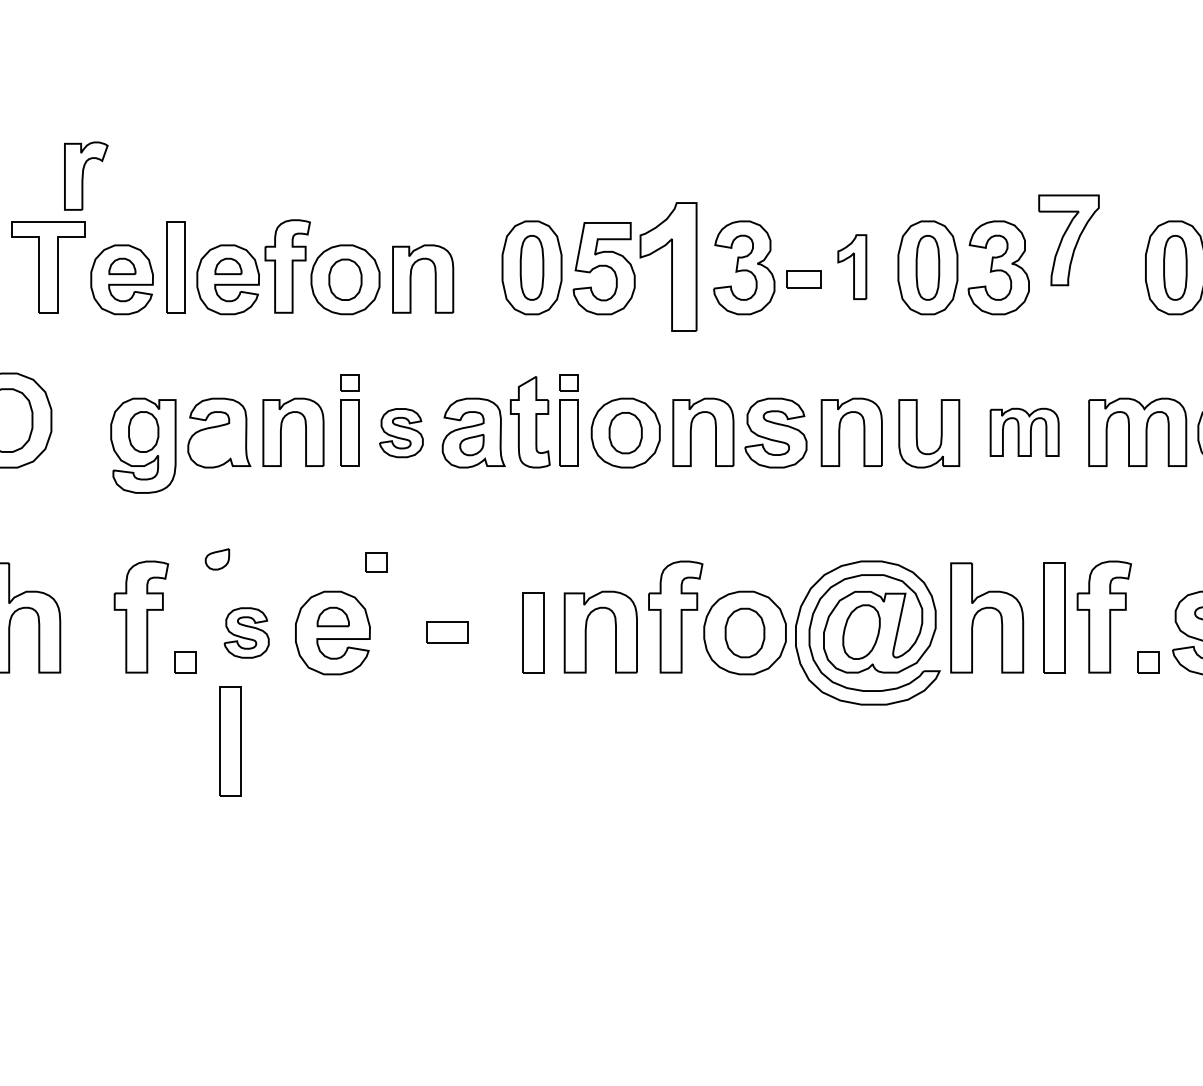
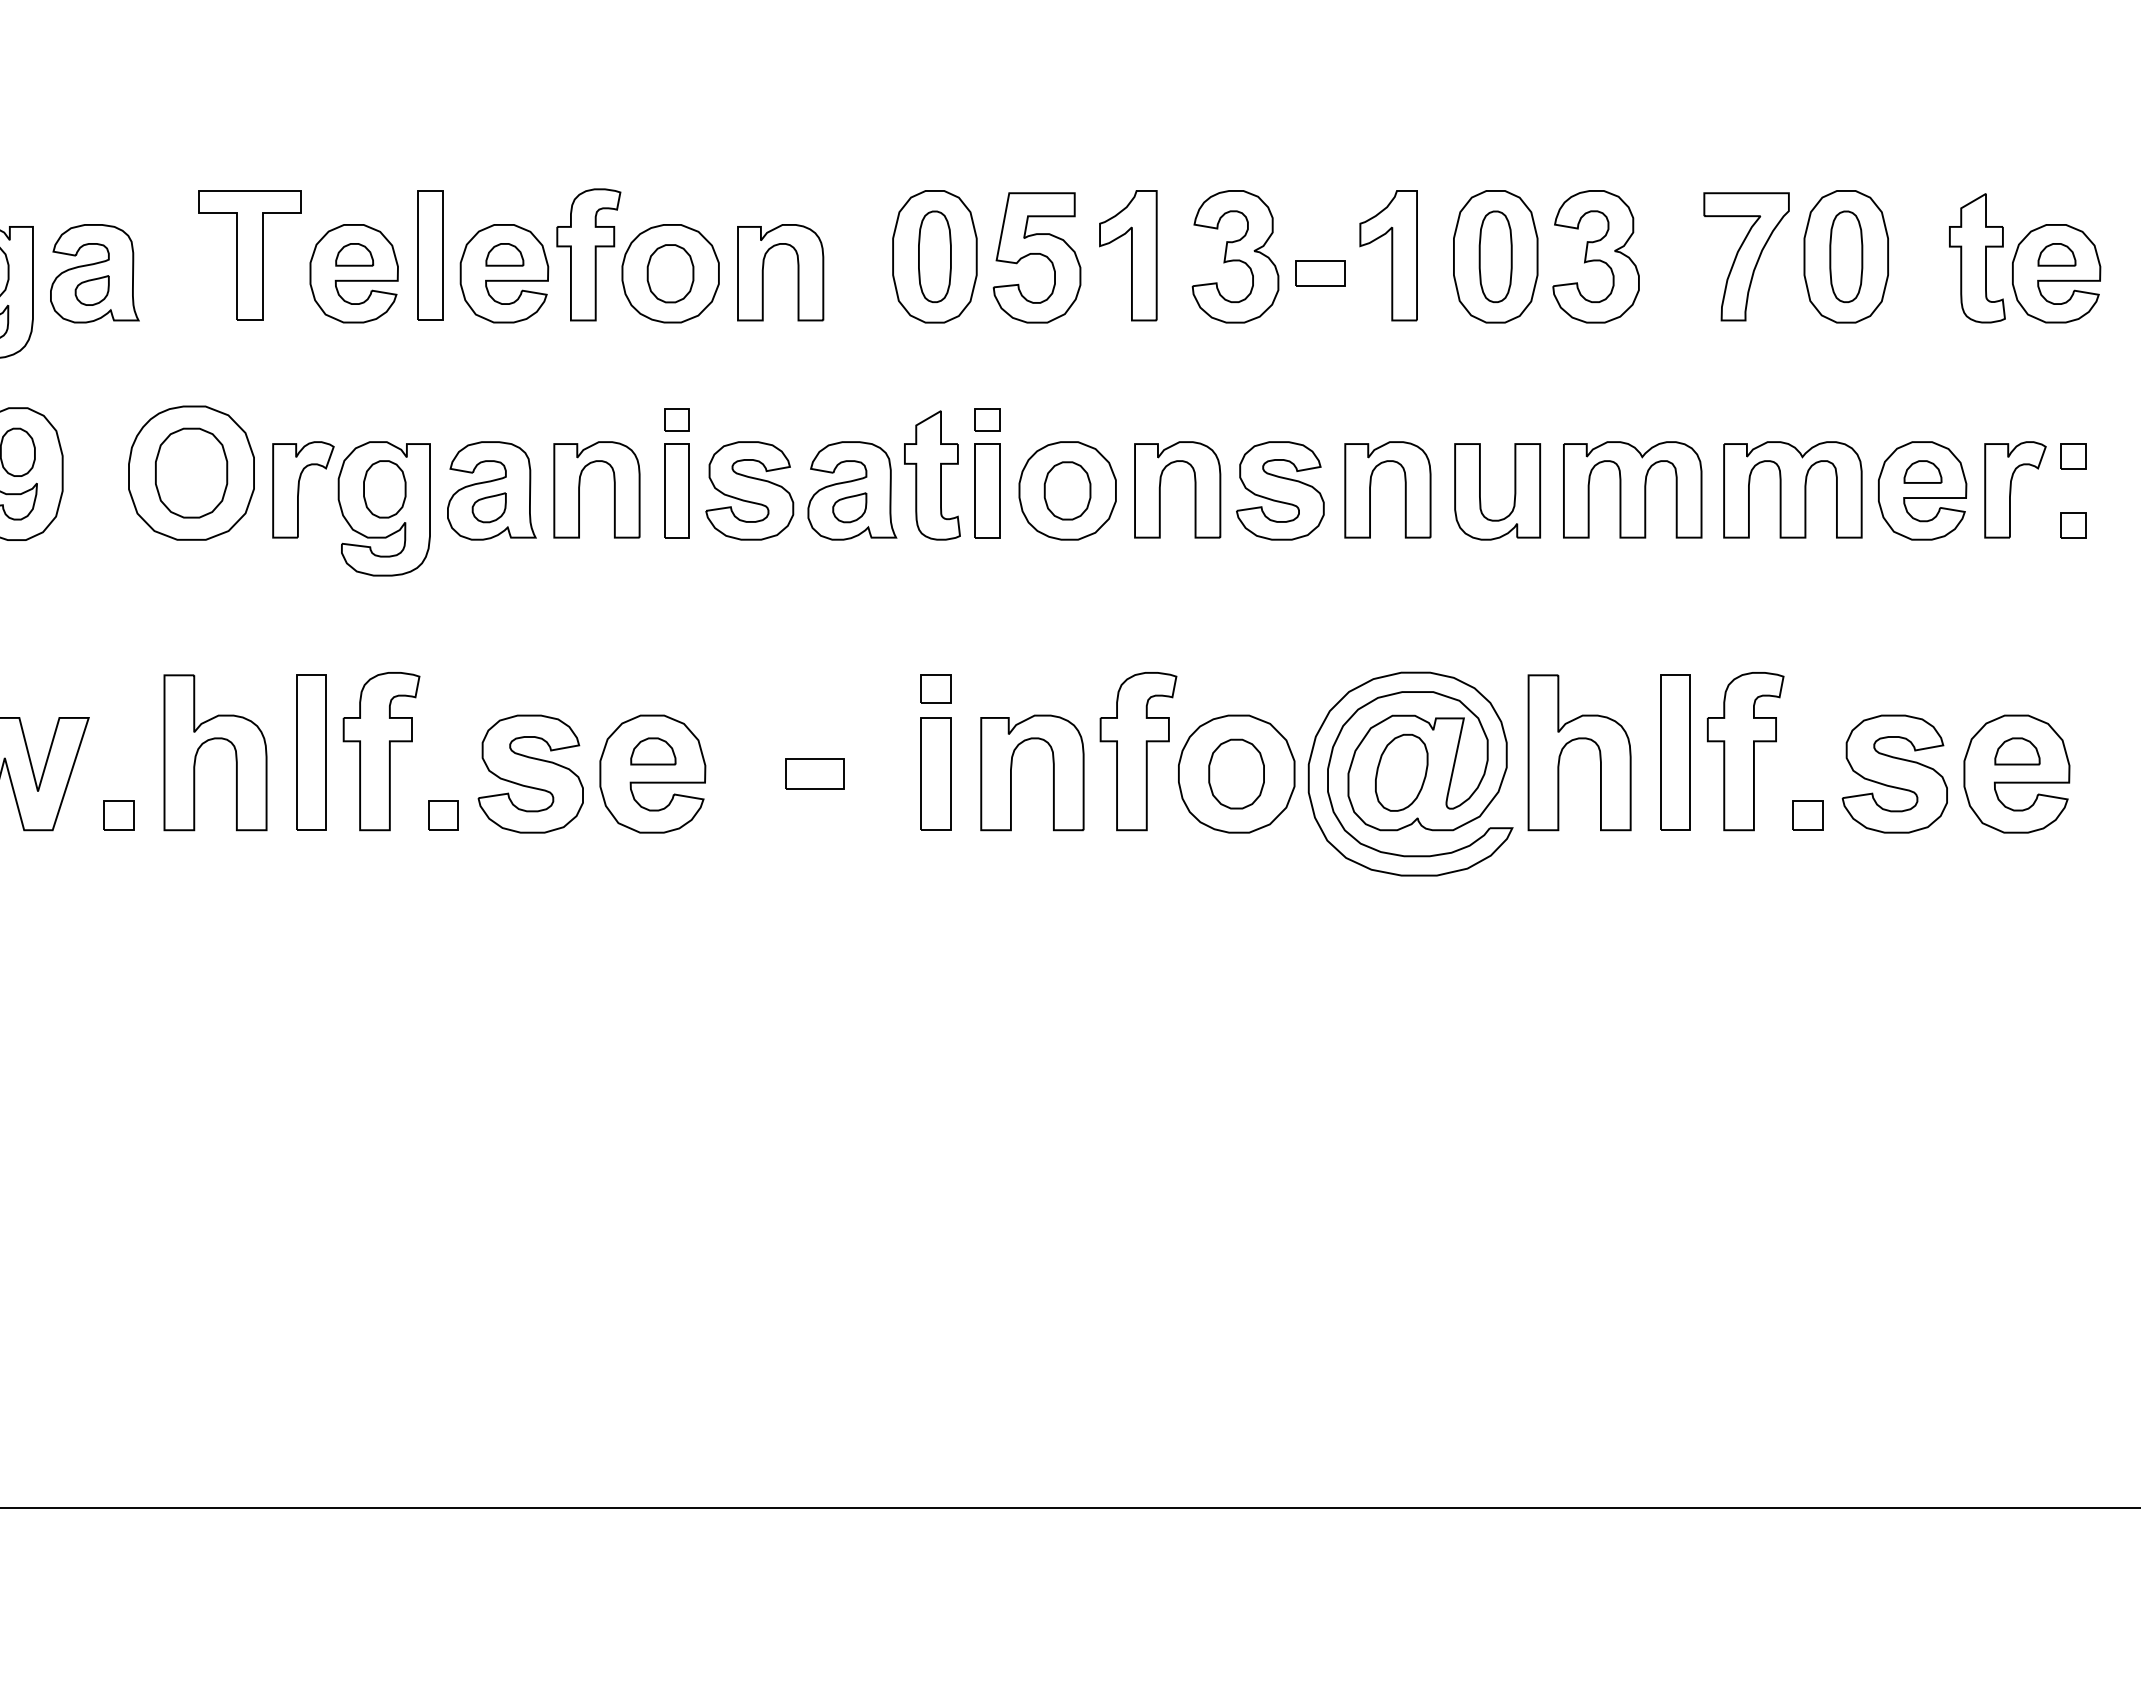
part: (86, 175) -> (303, 489), moved
part: (1068, 240) -> (1746, 256), moved
part: (668, 266) -> (1128, 255), size x0.71
part: (852, 266) -> (1388, 255), size x1.43
part: (401, 432) -> (749, 490), size x1.43
part: (1024, 432) -> (1632, 489), size x1.43
part: (216, 559) -> (488, 507), moved
part: (375, 562) -> (935, 688), moved
part: (246, 632) -> (530, 773), size x1.67
part: (230, 741) -> (311, 752), moved

